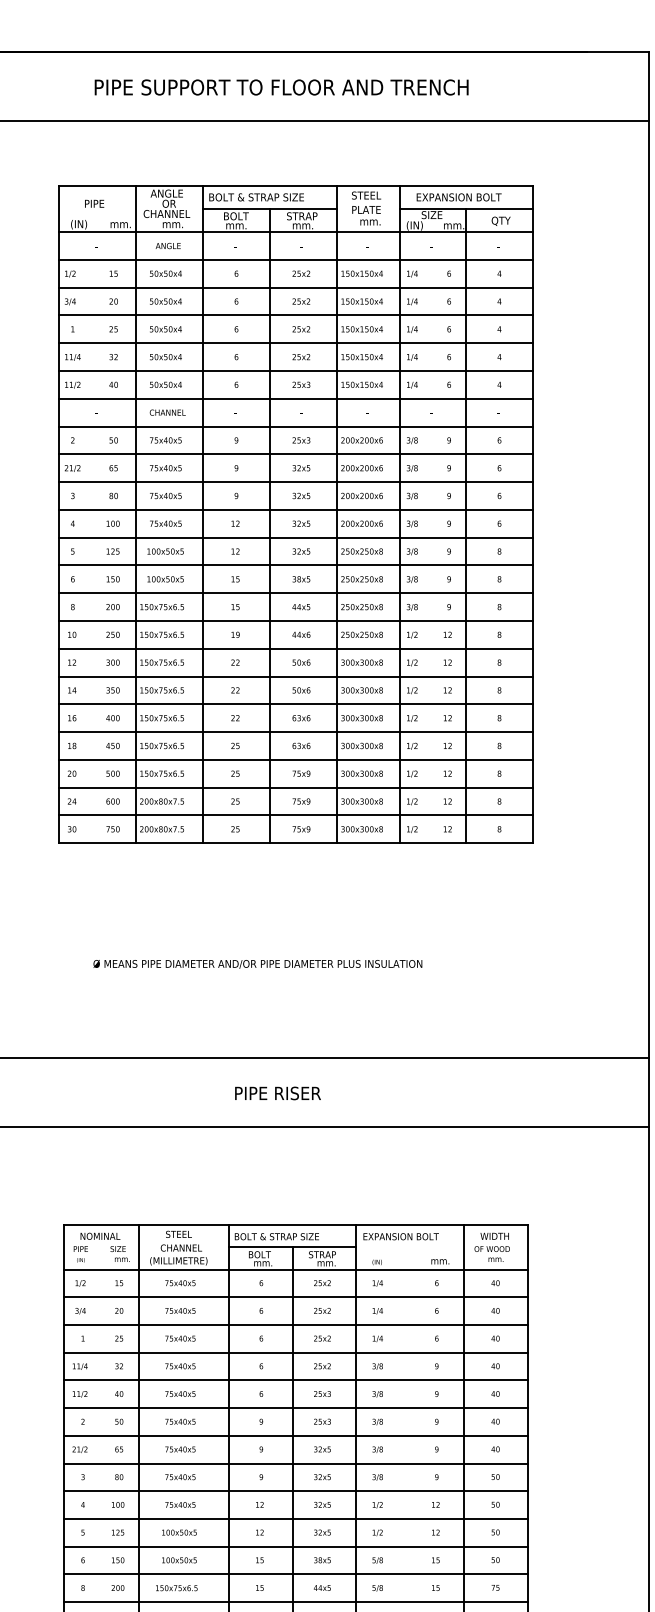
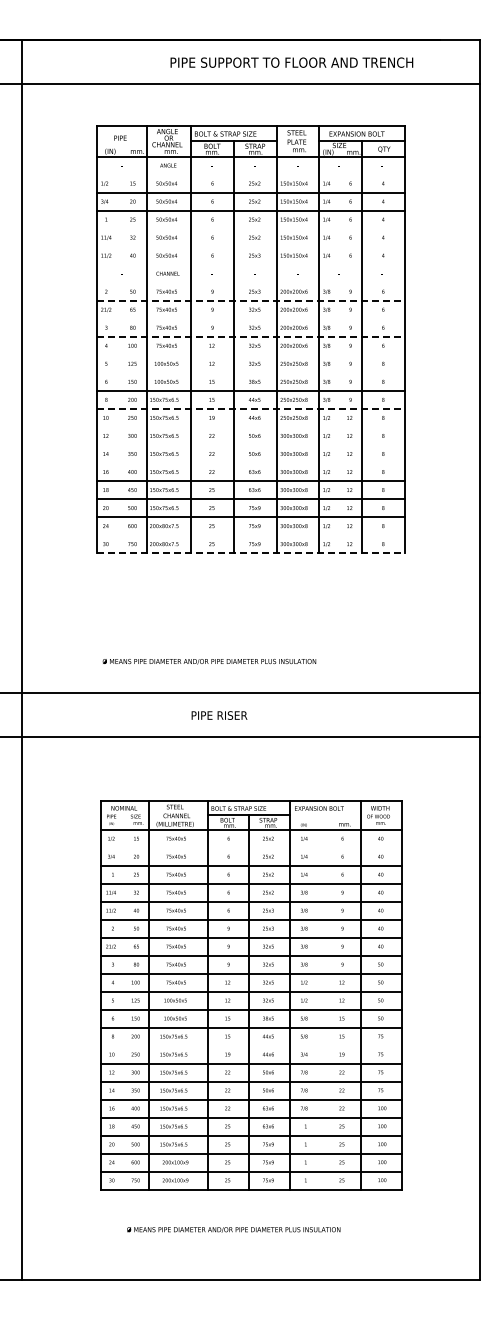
text: (281, 87) -> (291, 62), moved
line: (294, 259) -> (250, 174), removed
line: (294, 342) -> (250, 228), removed
line: (294, 370) -> (250, 246), removed
line: (294, 398) -> (250, 264), removed
line: (294, 426) -> (250, 282), removed
line: (296, 453) -> (251, 300), solid -> dashed
line: (294, 481) -> (250, 318), removed
line: (296, 509) -> (251, 336), solid -> dashed
line: (294, 537) -> (250, 354), removed
line: (294, 564) -> (250, 372), removed
line: (296, 620) -> (251, 408), solid -> dashed
line: (294, 648) -> (250, 426), removed
line: (294, 675) -> (250, 444), removed
line: (294, 703) -> (250, 462), removed
line: (294, 816) -> (250, 535), removed
line: (296, 843) -> (251, 553), solid -> dashed
text: (257, 963) -> (209, 661), moved
text: (277, 1093) -> (219, 715), moved
line: (294, 1296) -> (250, 847), removed
line: (294, 1601) -> (250, 1045), removed

